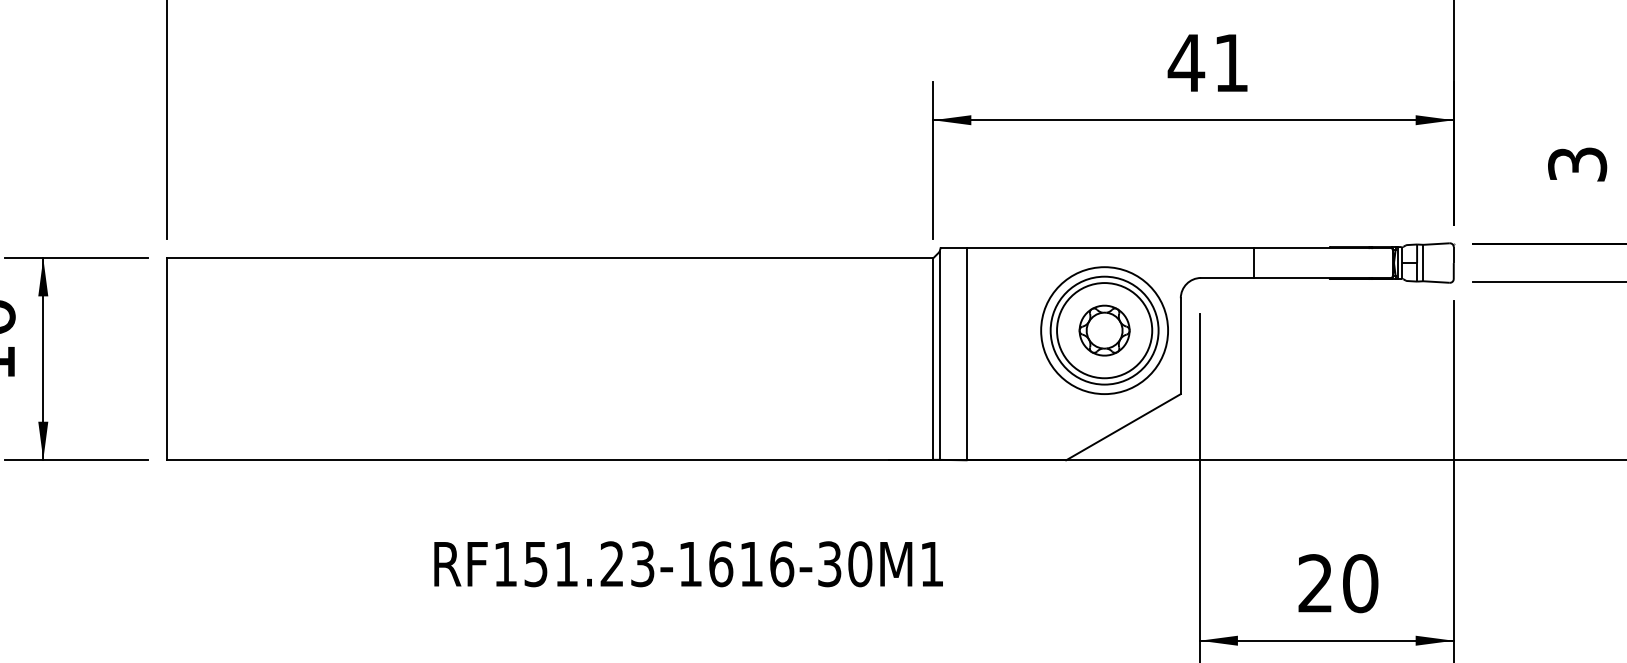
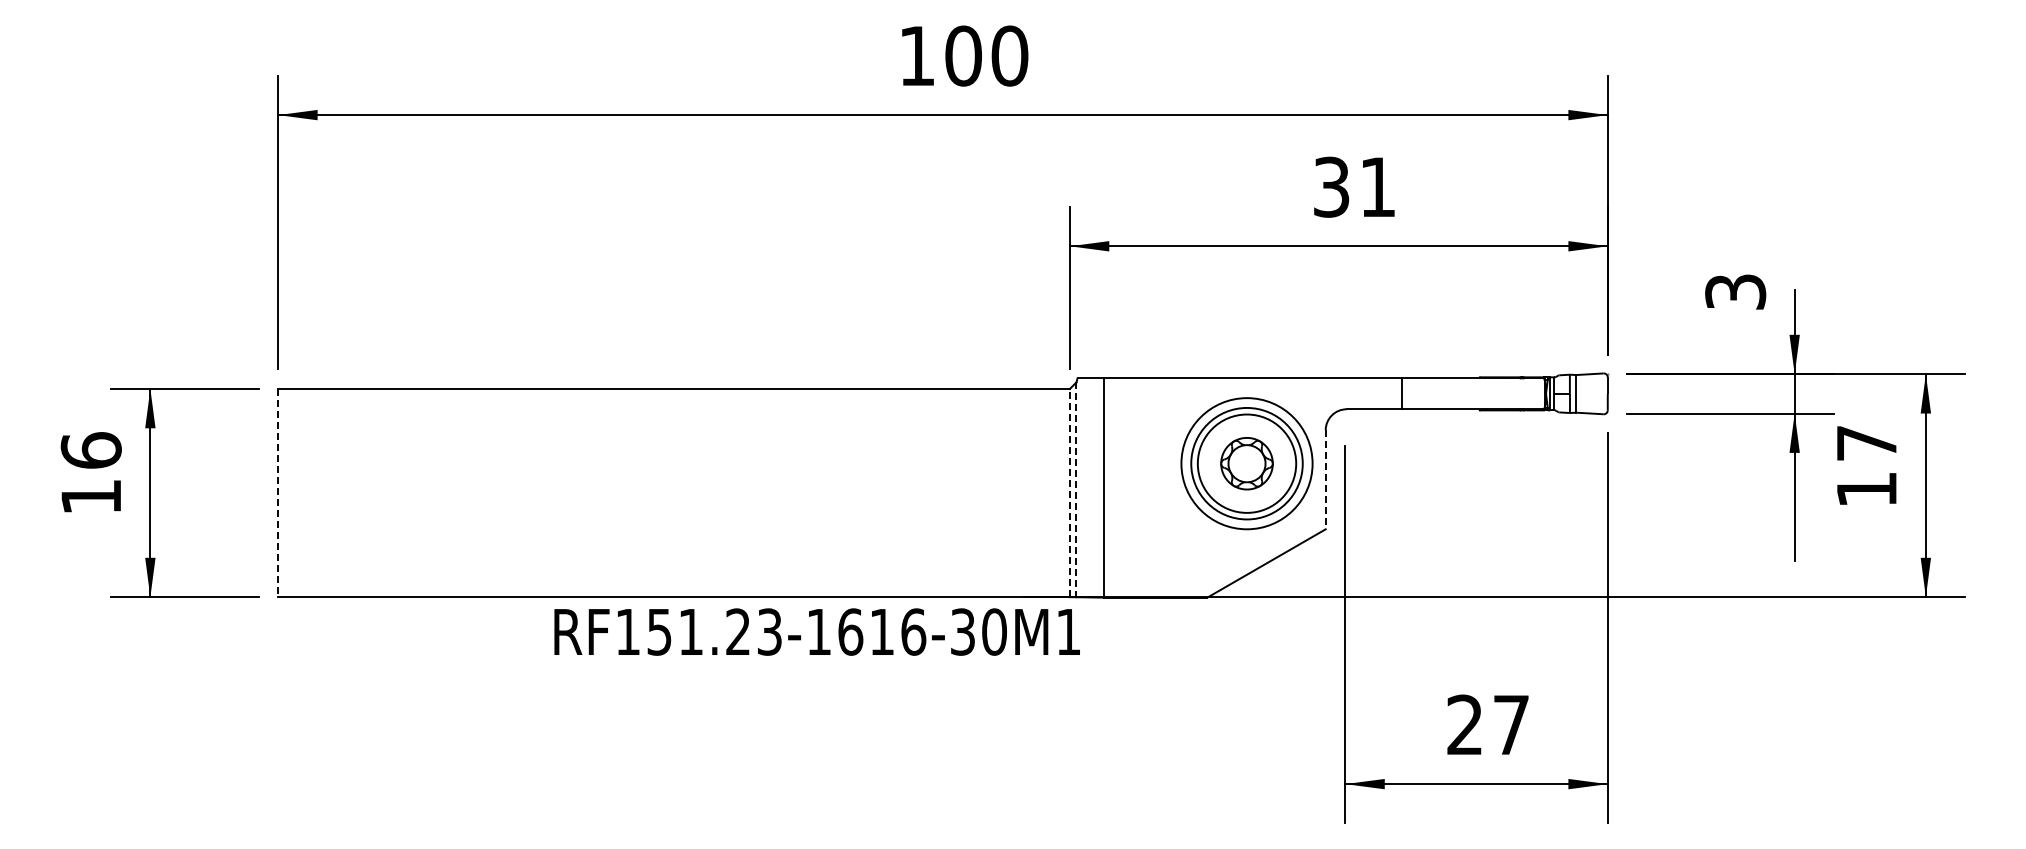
text: (1186, 62) -> (1331, 186), 41 -> 31
line: (1180, 345) -> (1325, 479), solid -> dashed
line: (939, 356) -> (1076, 490), solid -> dashed
line: (932, 358) -> (1069, 492), solid -> dashed
line: (167, 359) -> (278, 493), solid -> dashed
text: (687, 563) -> (816, 631), moved
text: (1360, 583) -> (1511, 724), 20 -> 27

